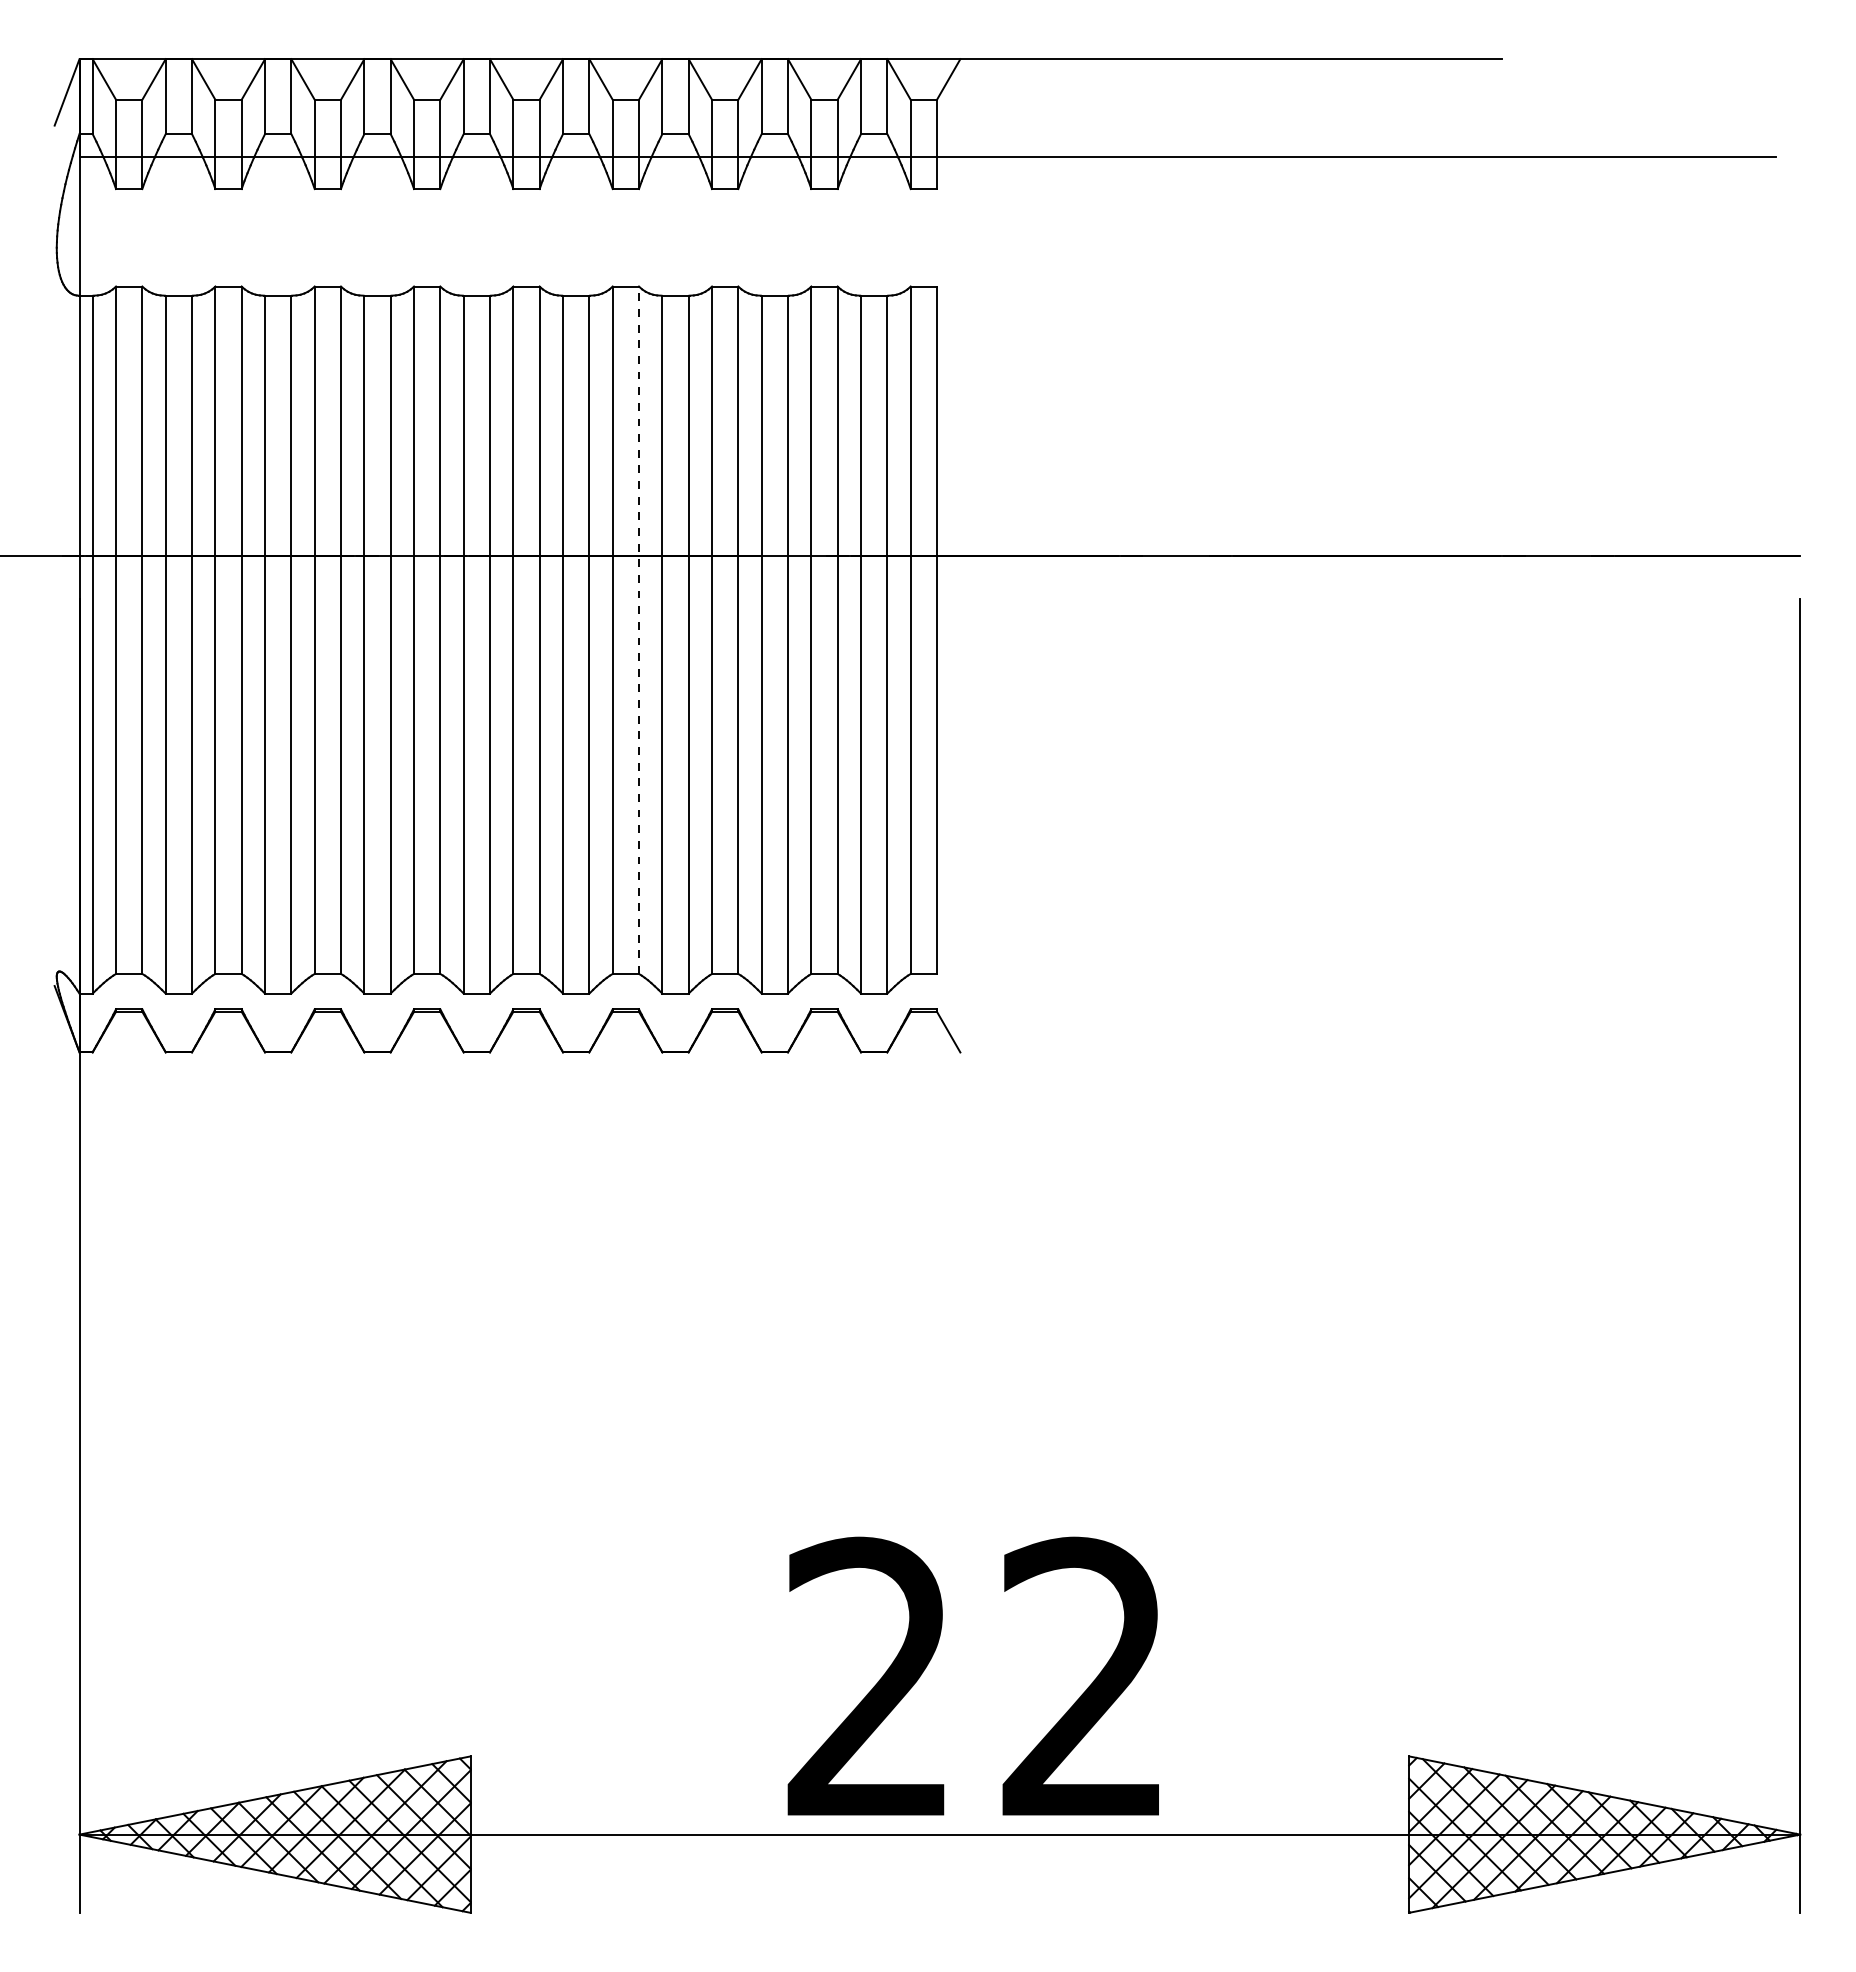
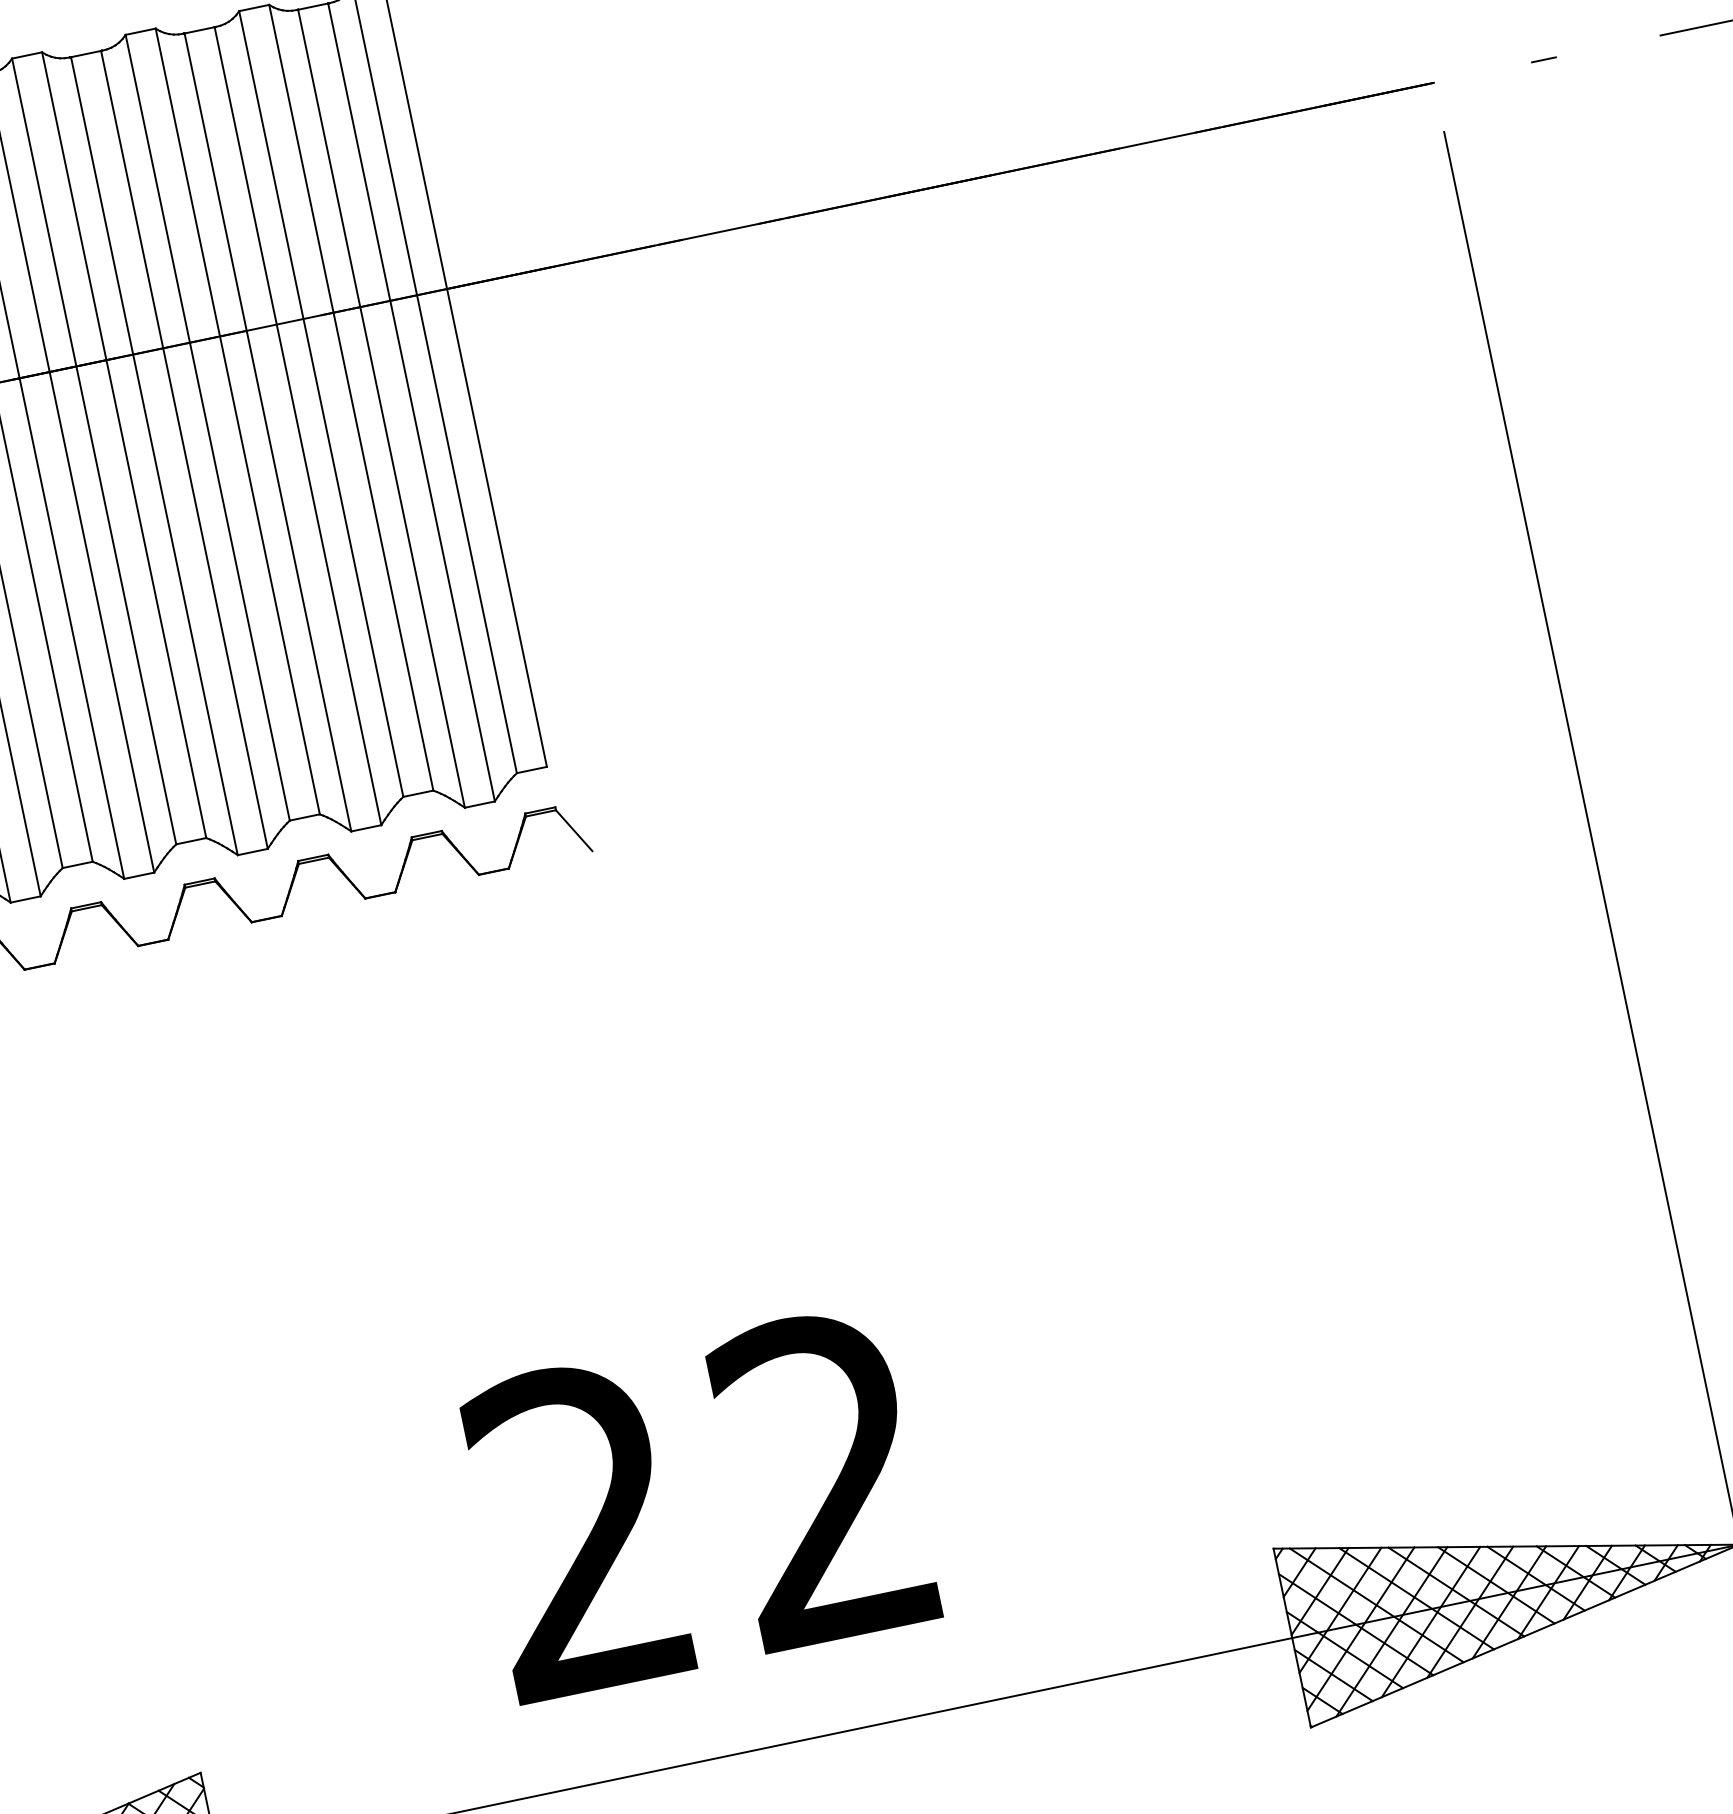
line: (639, 630) -> (124, 445), dashed -> solid
text: (972, 1675) -> (697, 1502), moved

